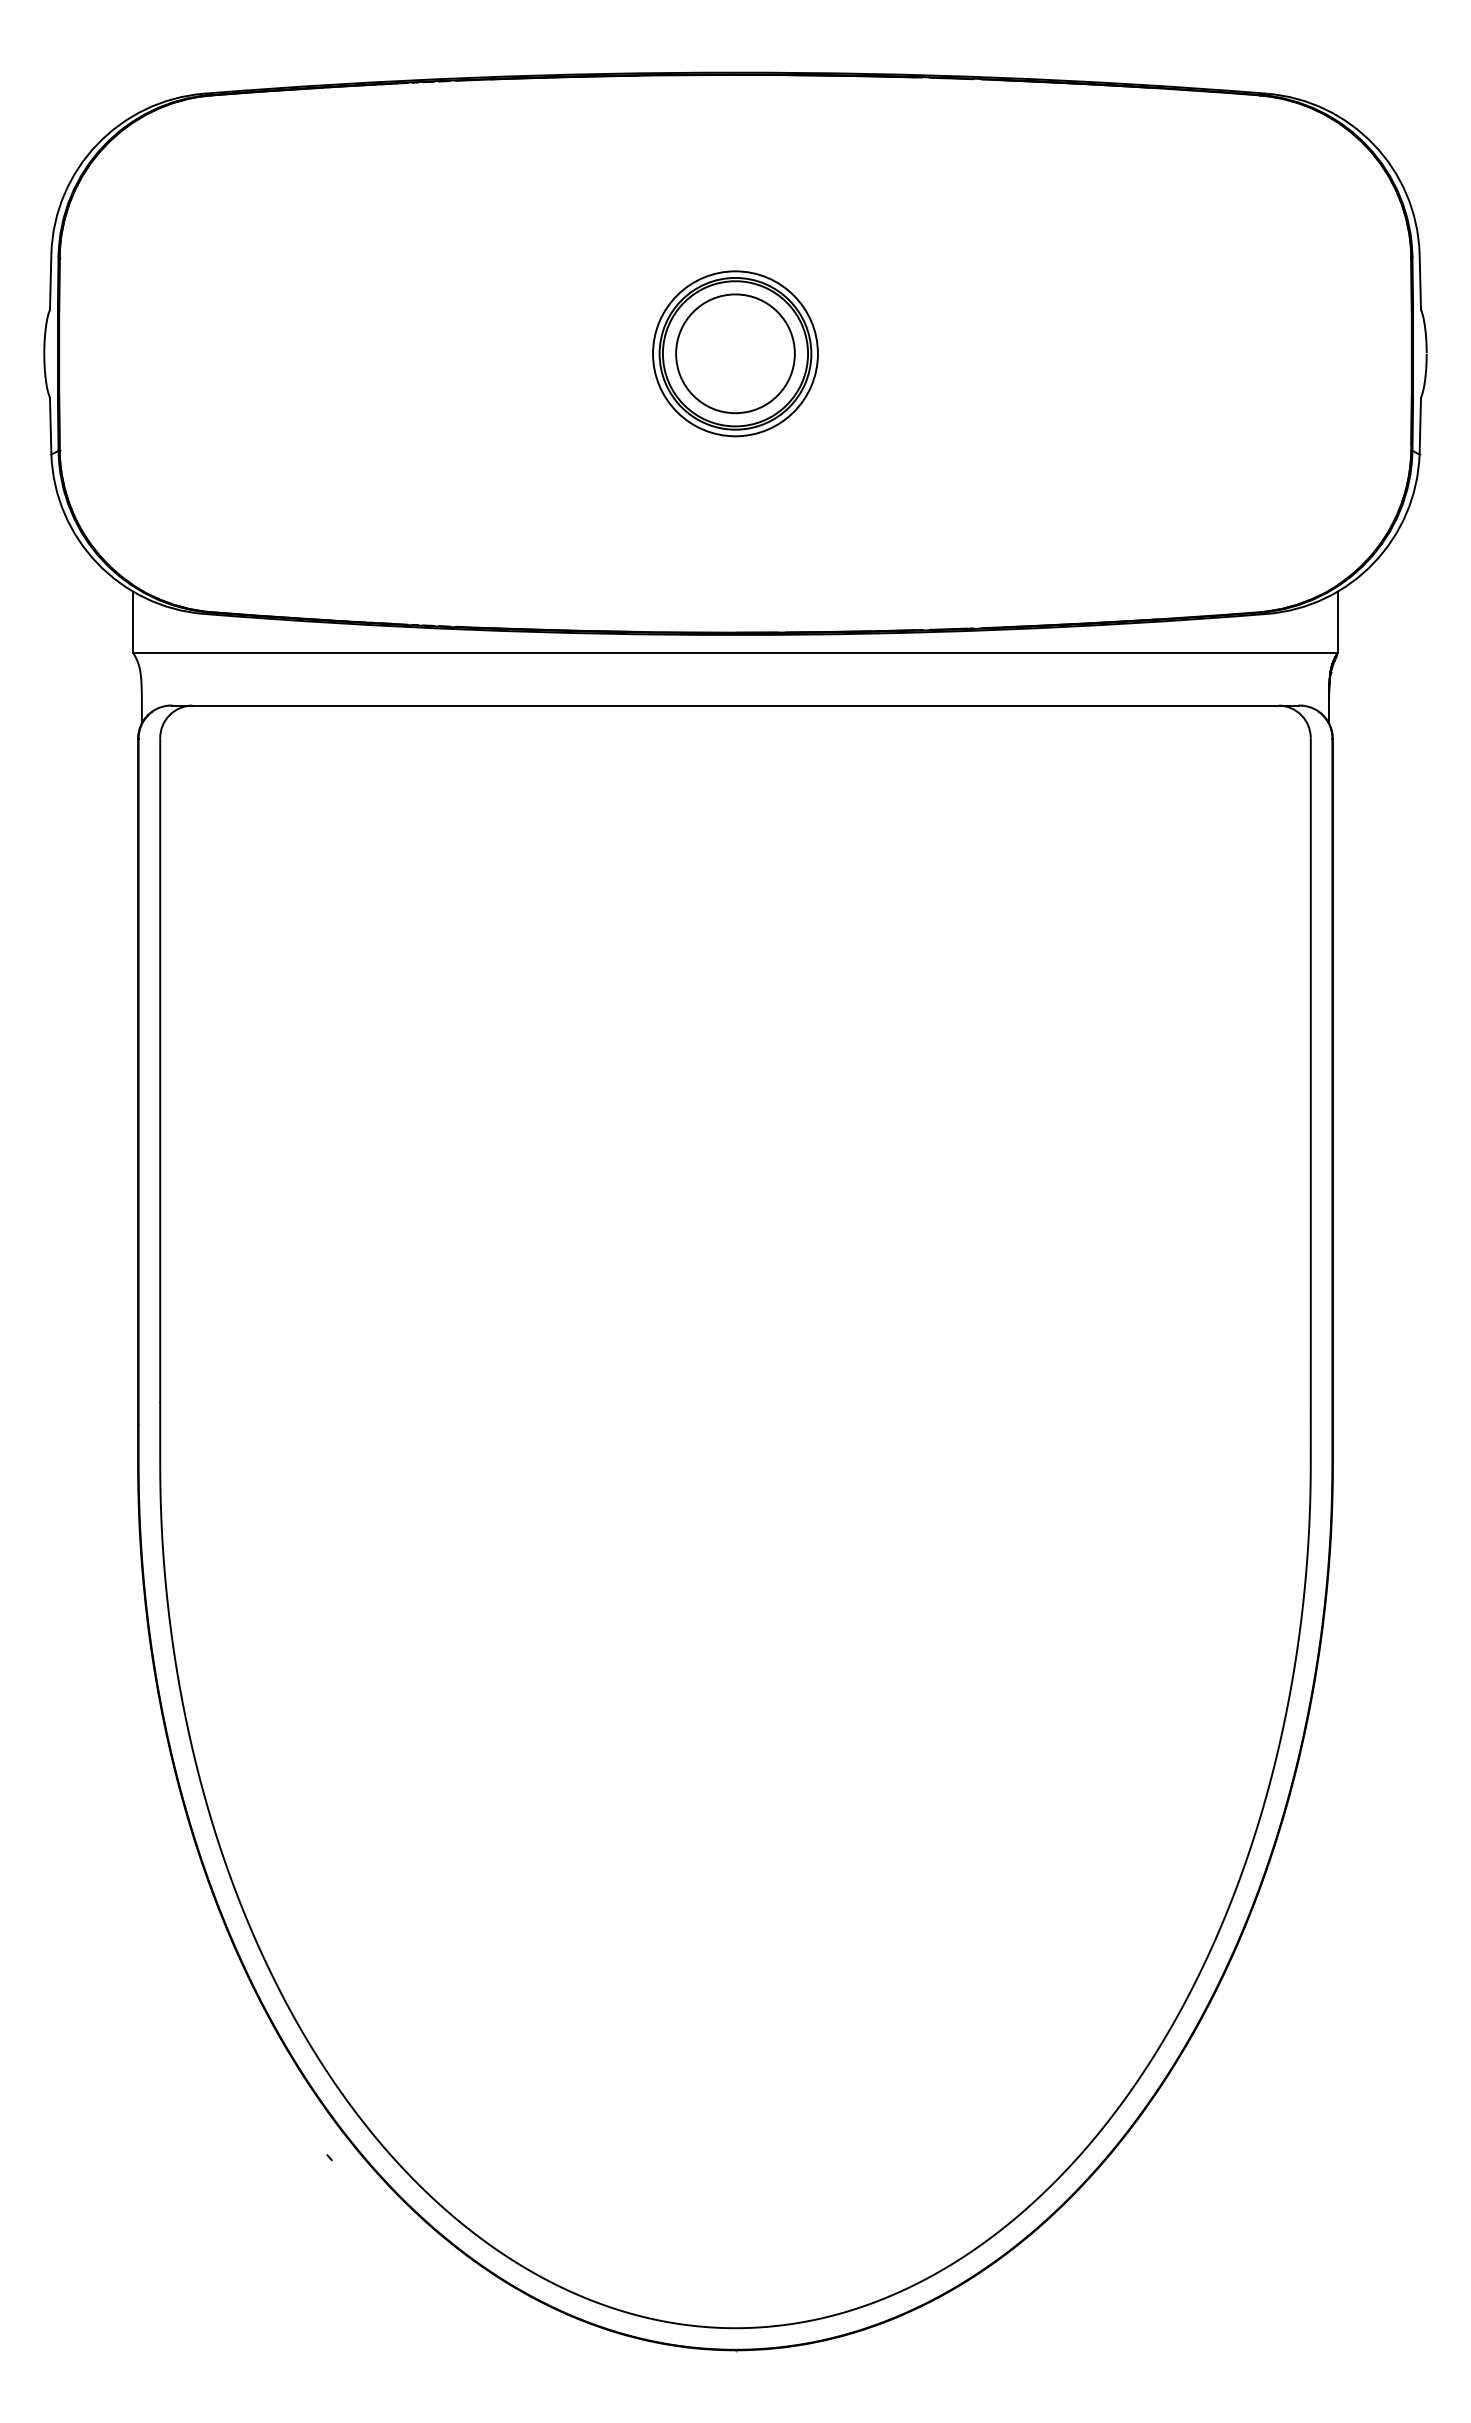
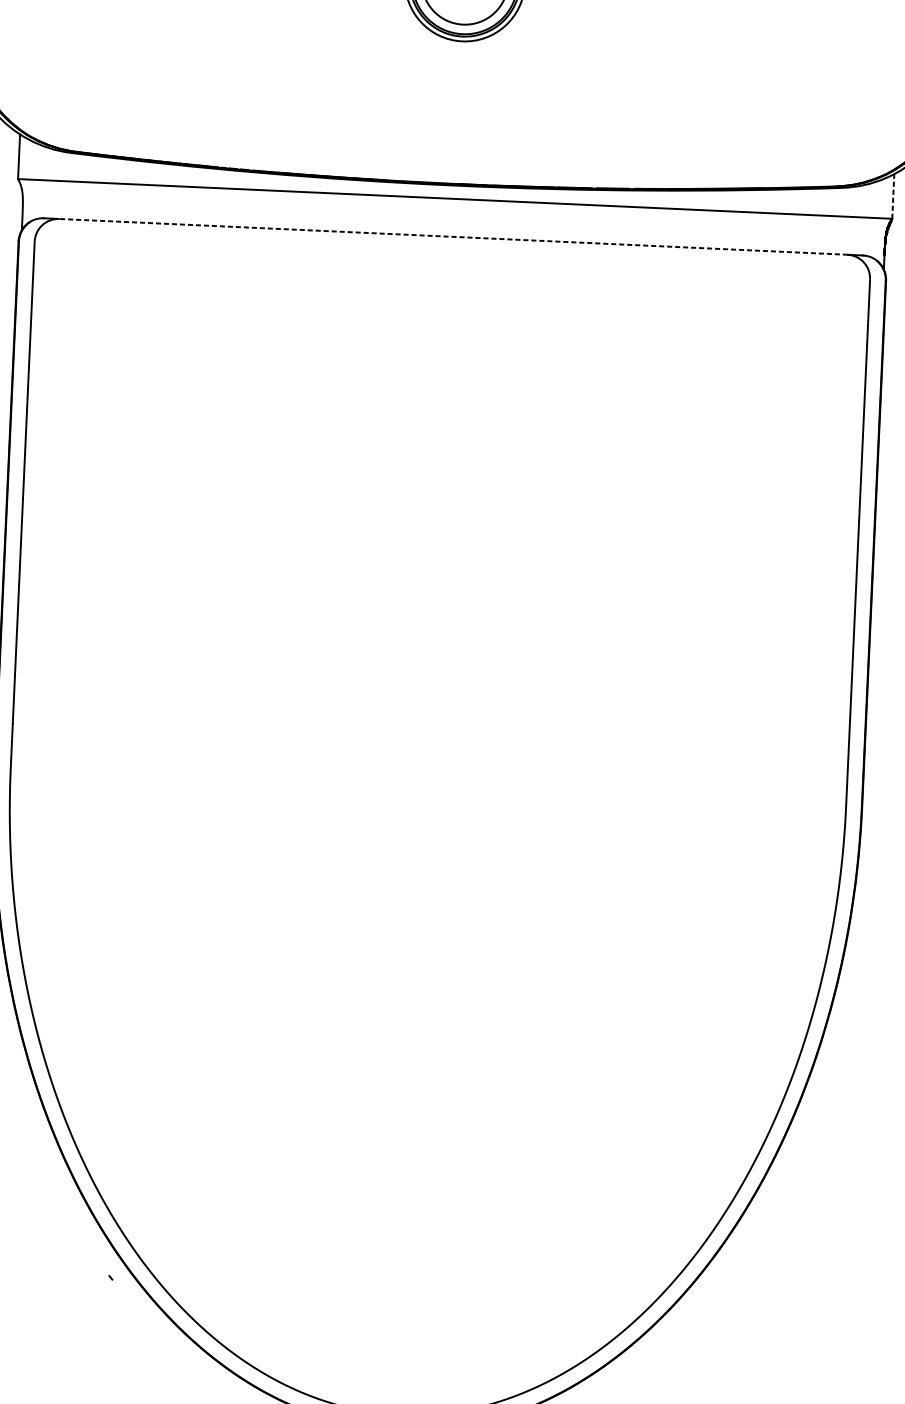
line: (1337, 622) -> (893, 196), solid -> dashed
line: (734, 705) -> (452, 236), solid -> dashed

